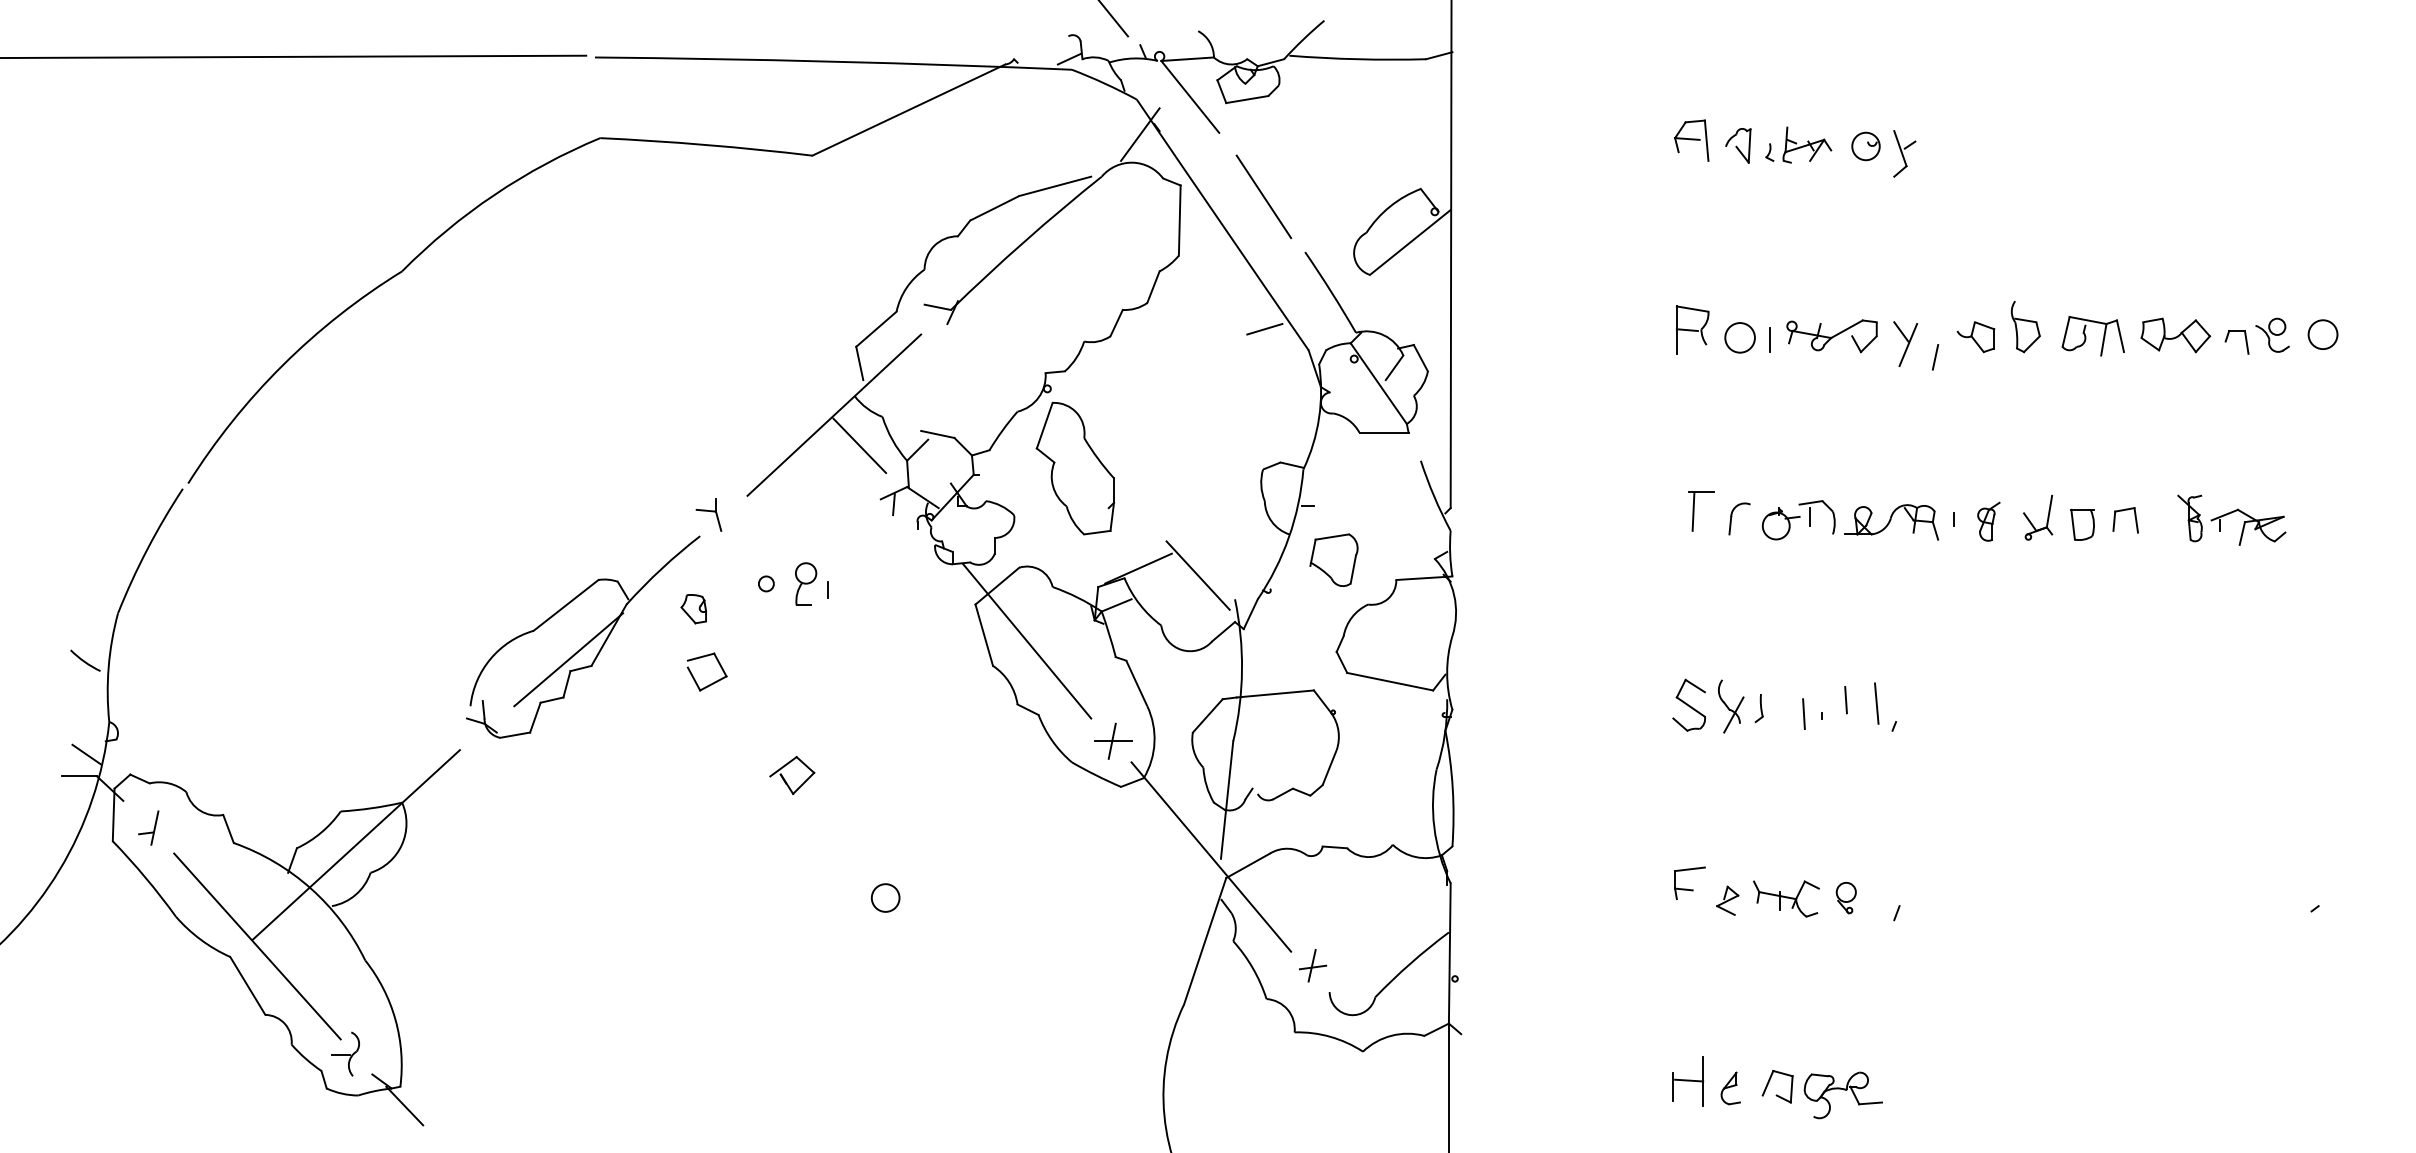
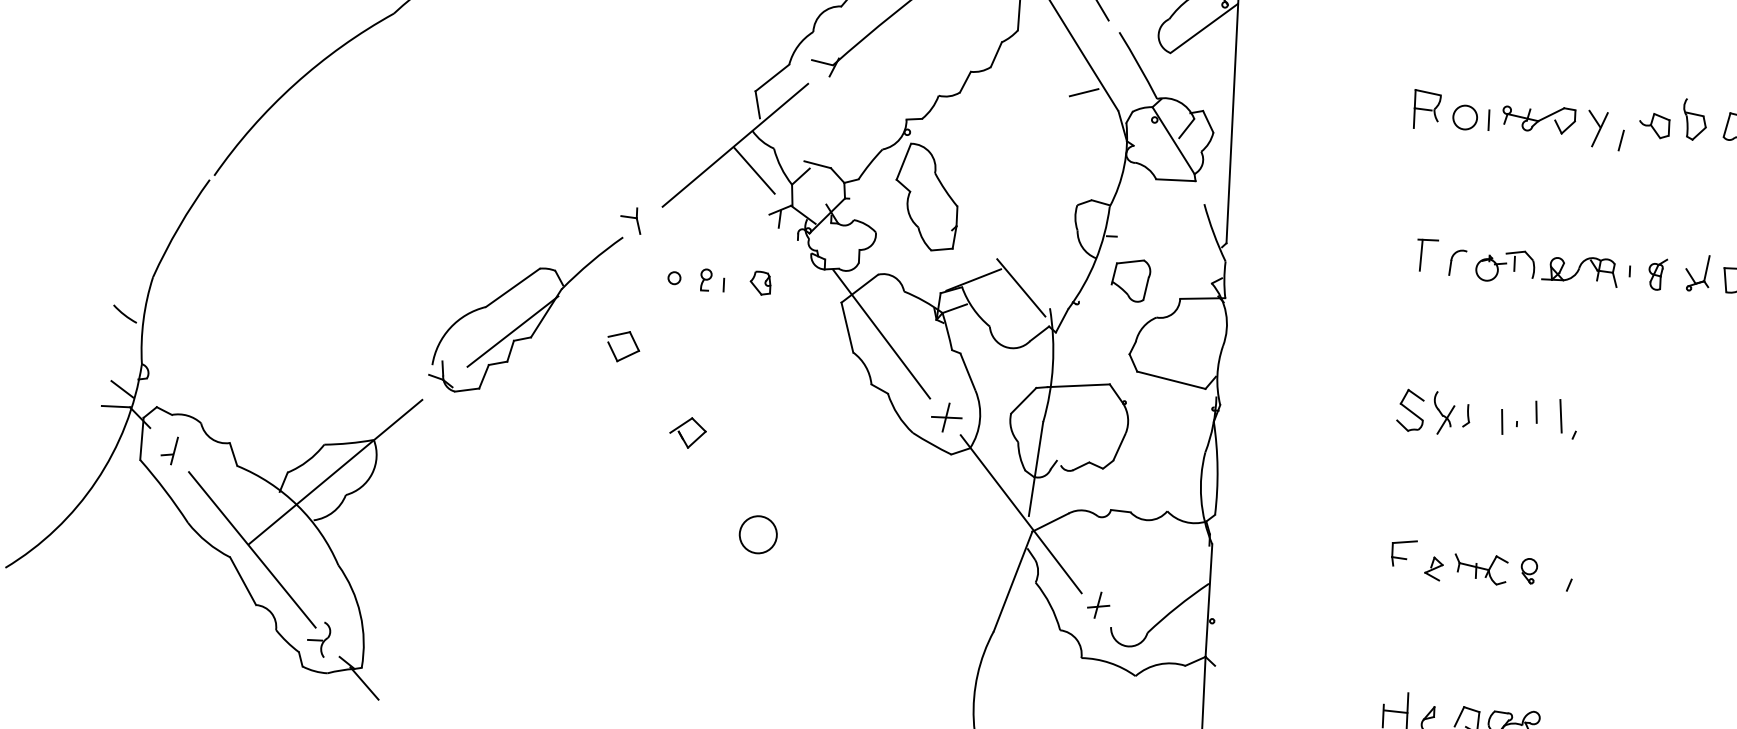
part: (805, 584) -> (705, 280), size x0.62
part: (693, 609) -> (760, 283), moved
circle: (885, 897) -> (758, 534), size x1.67

